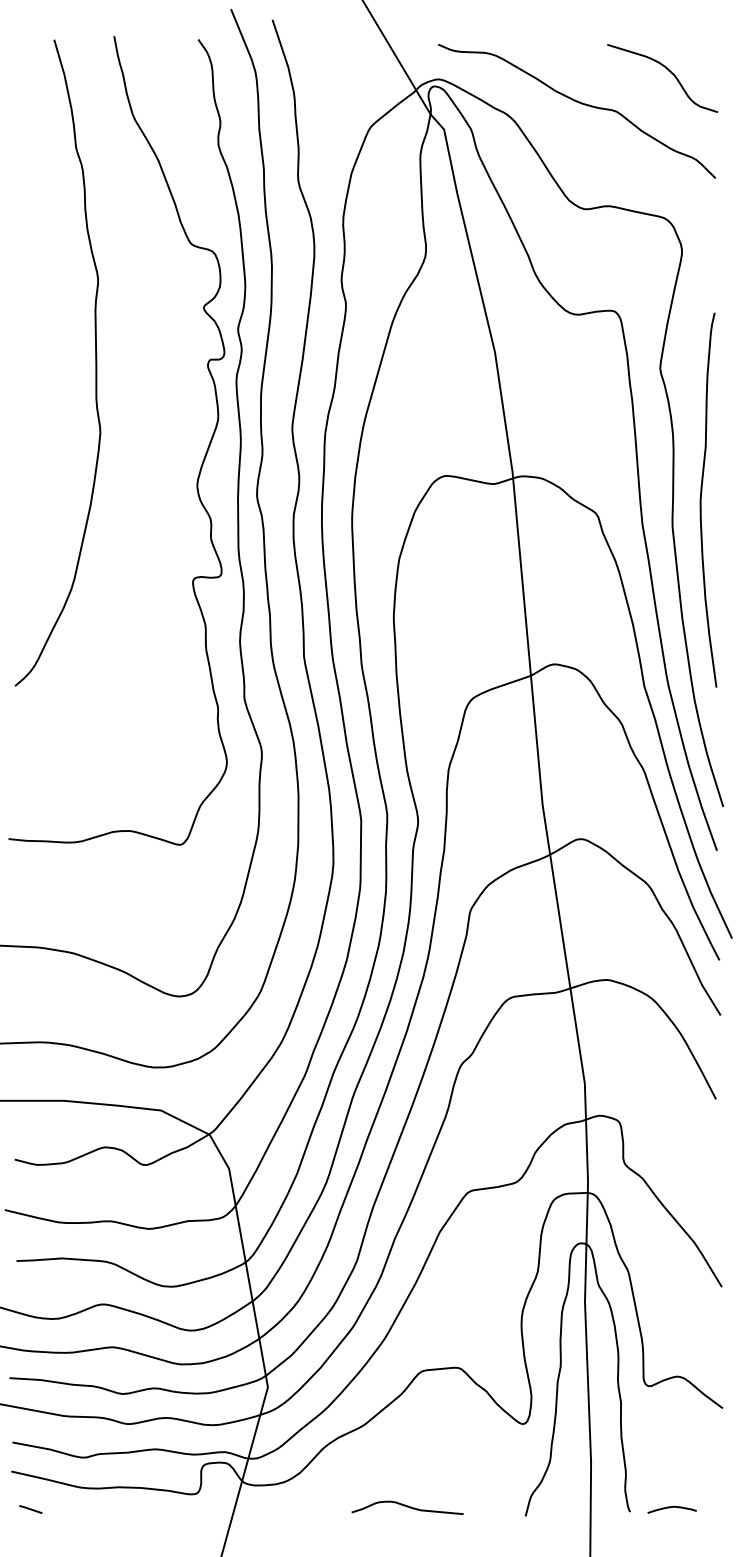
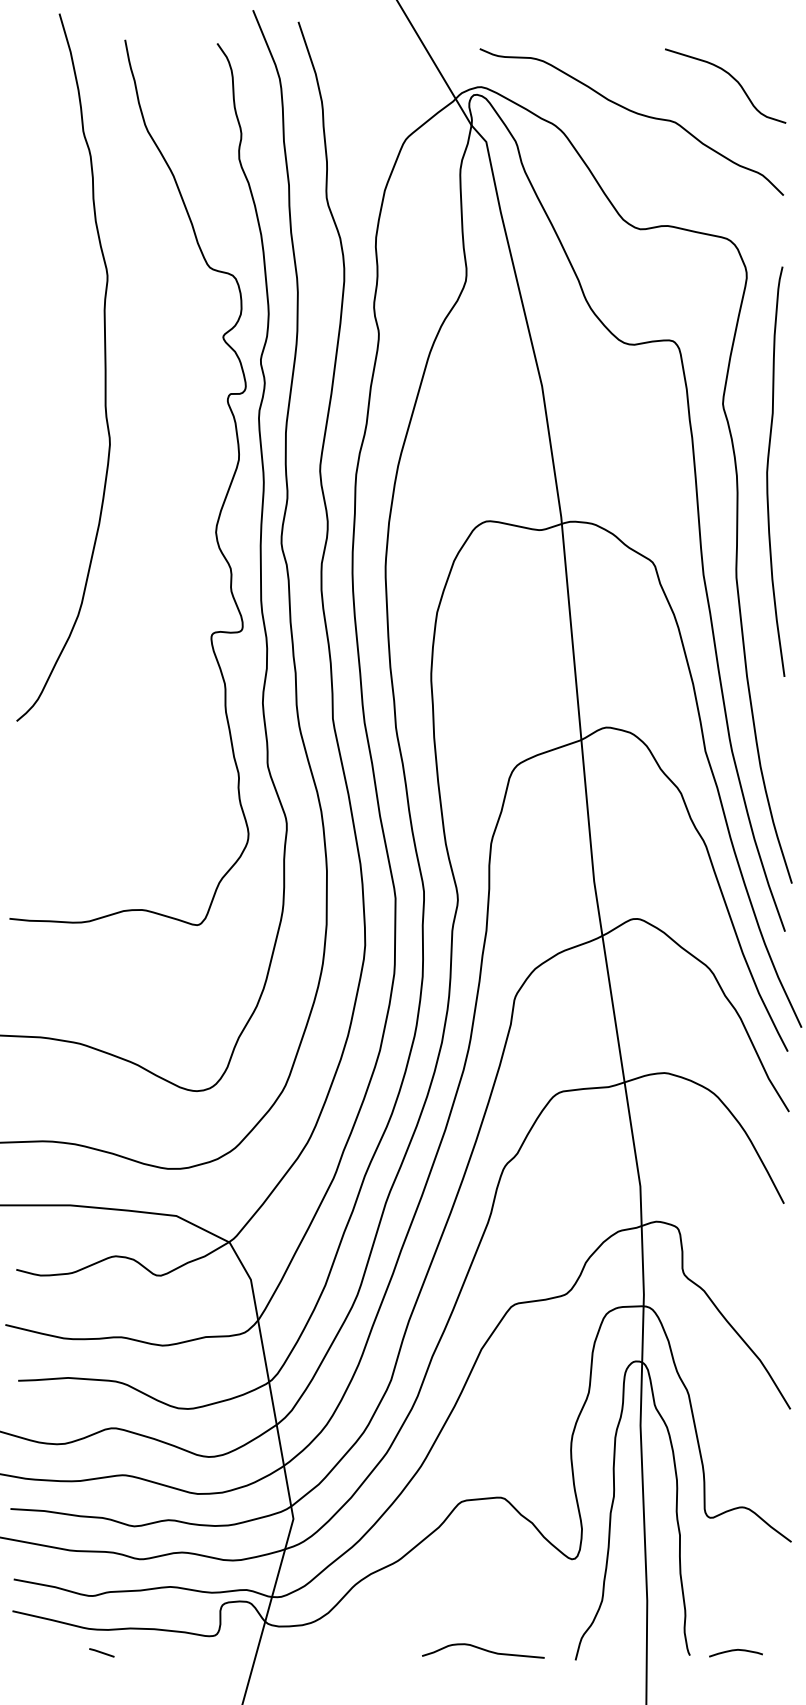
curve: (95, 362) -> (104, 367), moved
curve: (701, 499) -> (768, 471), moved
curve: (407, 1507) -> (483, 1650), moved
line: (30, 1509) -> (101, 1652), moved

